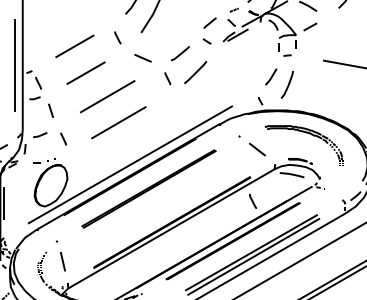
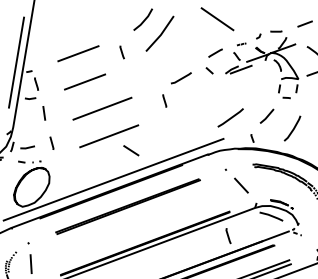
line: (142, 58) -> (130, 150), moved
line: (195, 72) -> (230, 117), moved
line: (287, 85) -> (292, 129), moved
line: (40, 135) -> (27, 147), moved

